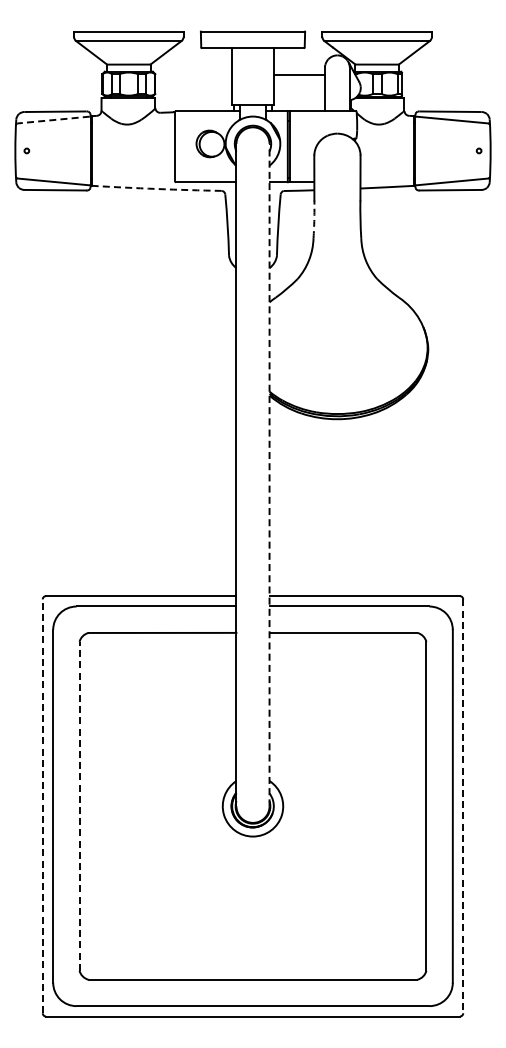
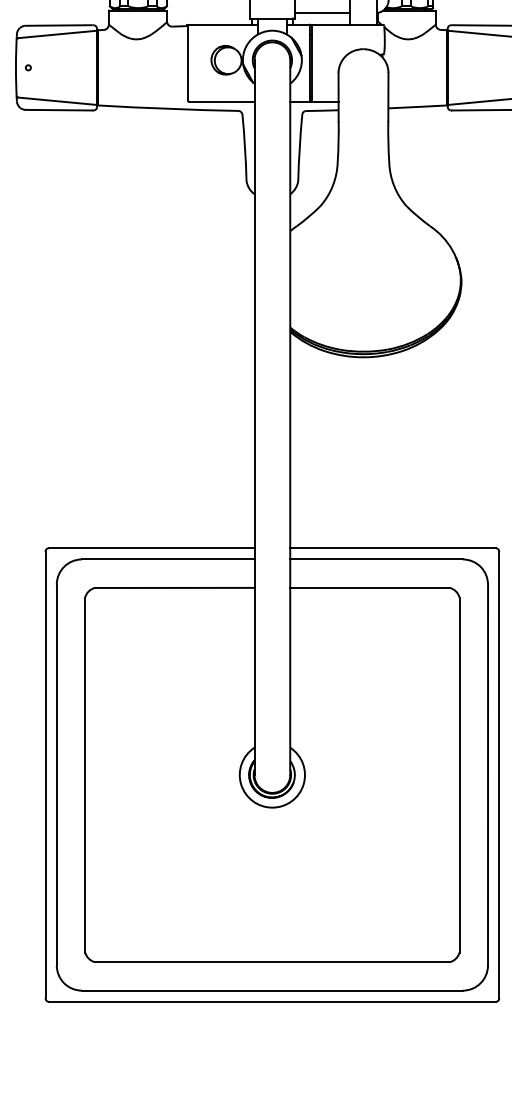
line: (298, 100) -> (321, 13), added
line: (53, 120) -> (57, 34), dashed -> solid
arc: (156, 188) -> (168, 108), dashed -> solid
arc: (314, 219) -> (338, 141), dashed -> solid
line: (269, 474) -> (290, 416), dashed -> solid
line: (79, 805) -> (85, 774), dashed -> solid
line: (42, 806) -> (45, 775), dashed -> solid
line: (463, 806) -> (499, 775), dashed -> solid

